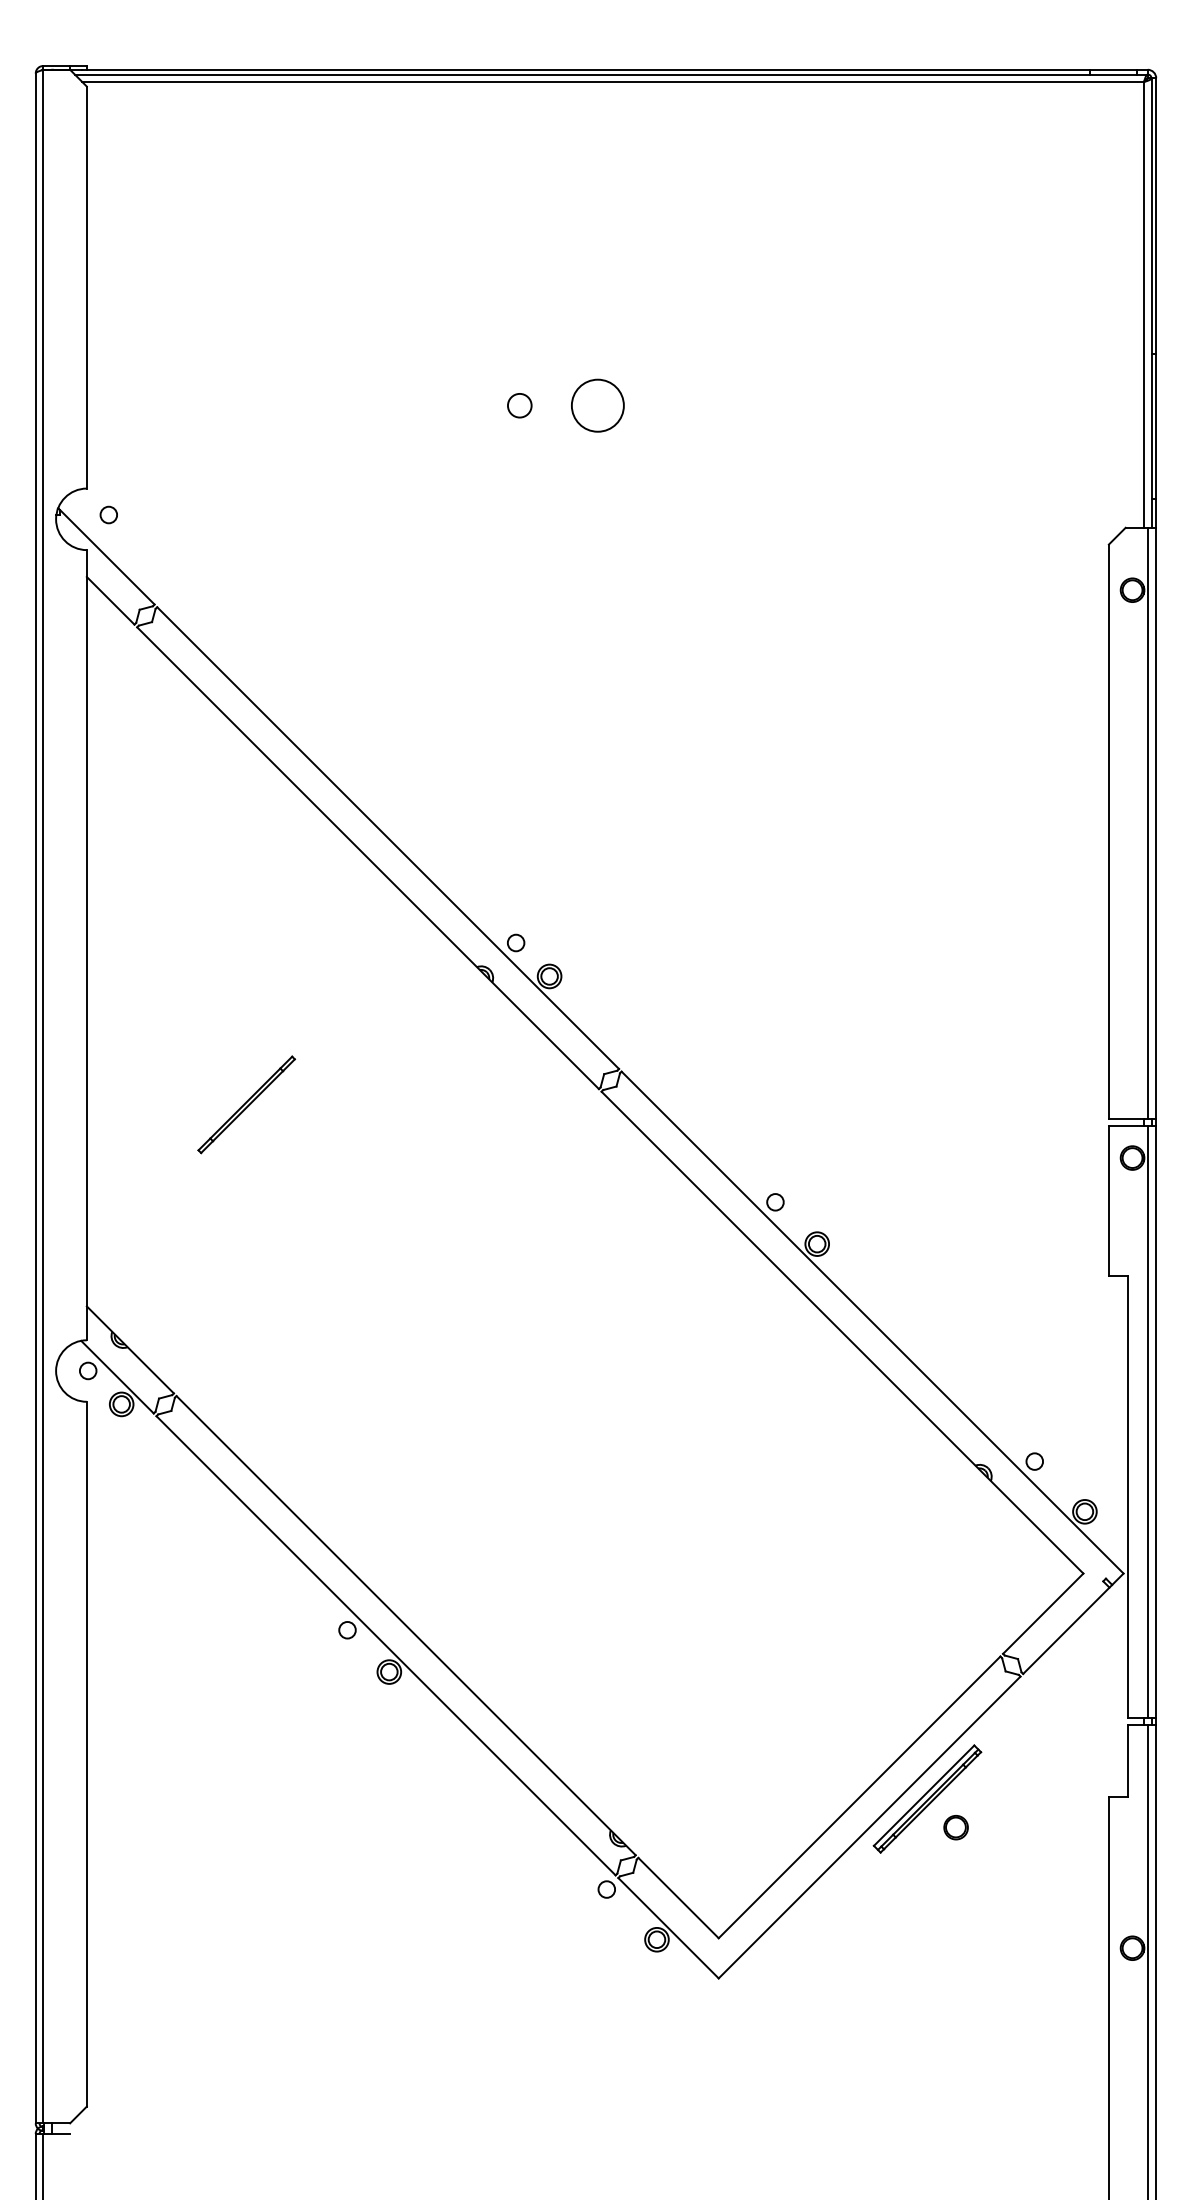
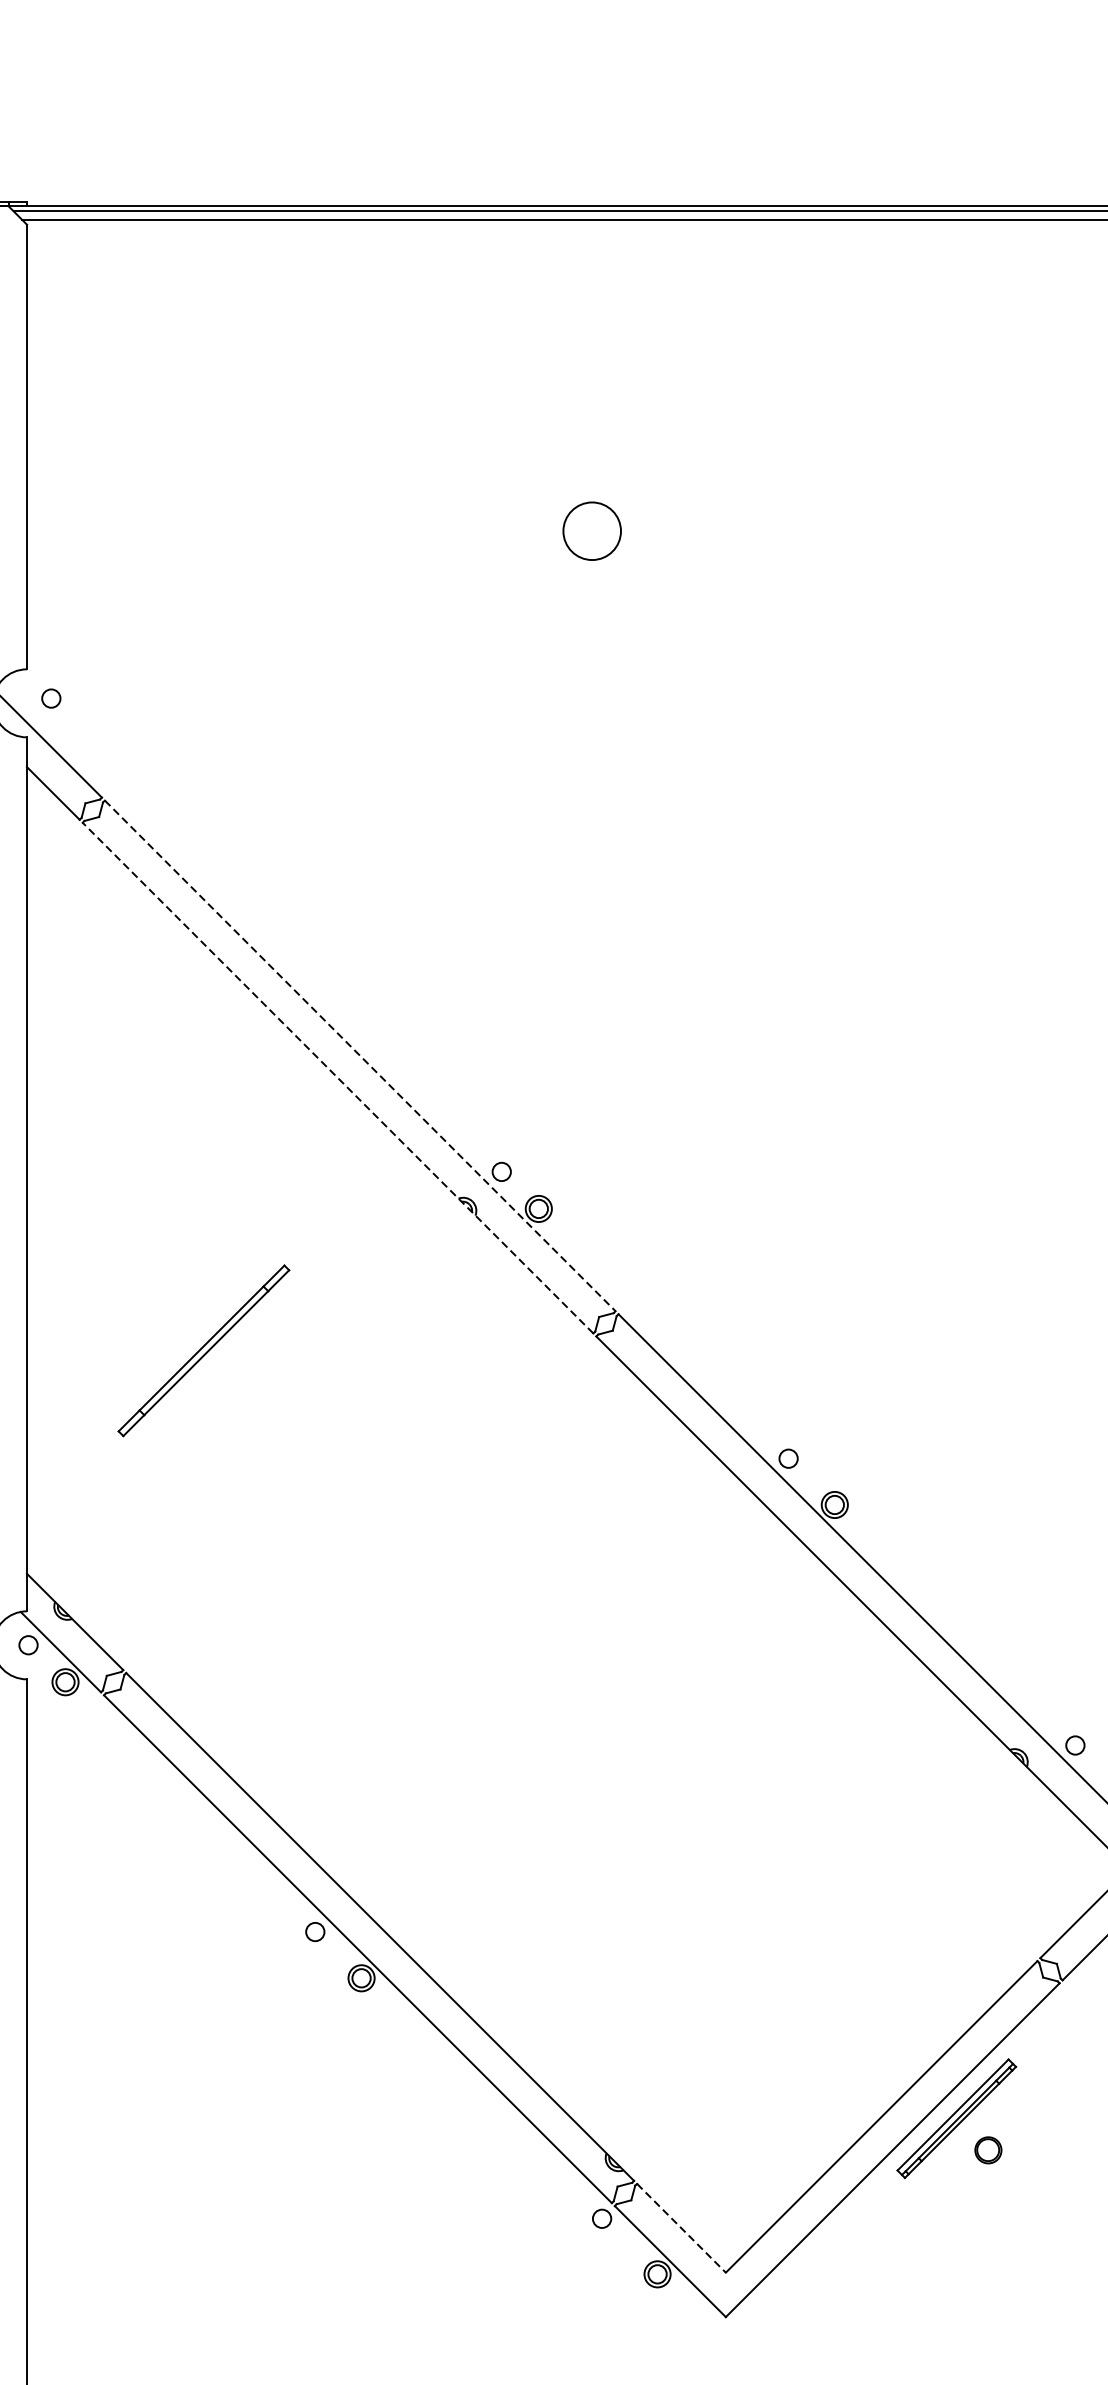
circle: (519, 405) -> (505, 577), removed
circle: (597, 405) -> (591, 531), moved
line: (388, 838) -> (360, 1056), solid -> dashed
line: (368, 858) -> (338, 1078), solid -> dashed
part: (246, 1104) -> (203, 1350), size x1.6
line: (678, 1898) -> (681, 2228), solid -> dashed

